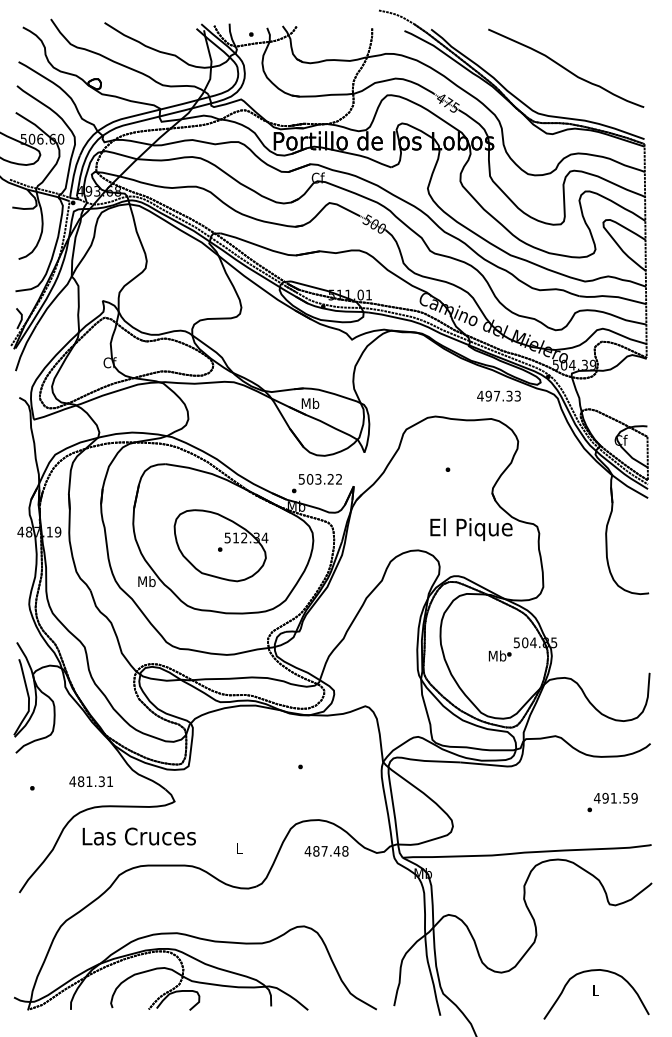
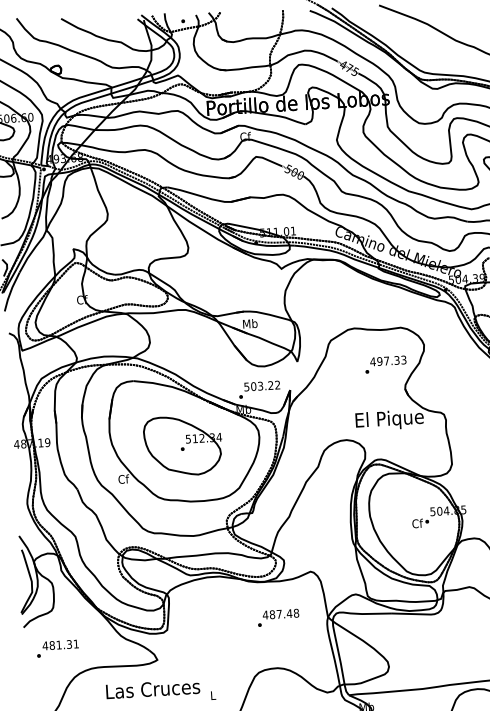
text: (498, 395) -> (387, 360), moved
text: (146, 581) -> (123, 479), Mb -> Cf
text: (497, 655) -> (417, 523), Mb -> Cf
text: (90, 781) -> (60, 644), moved
text: (138, 836) -> (152, 689), moved
text: (326, 851) -> (280, 614), moved

